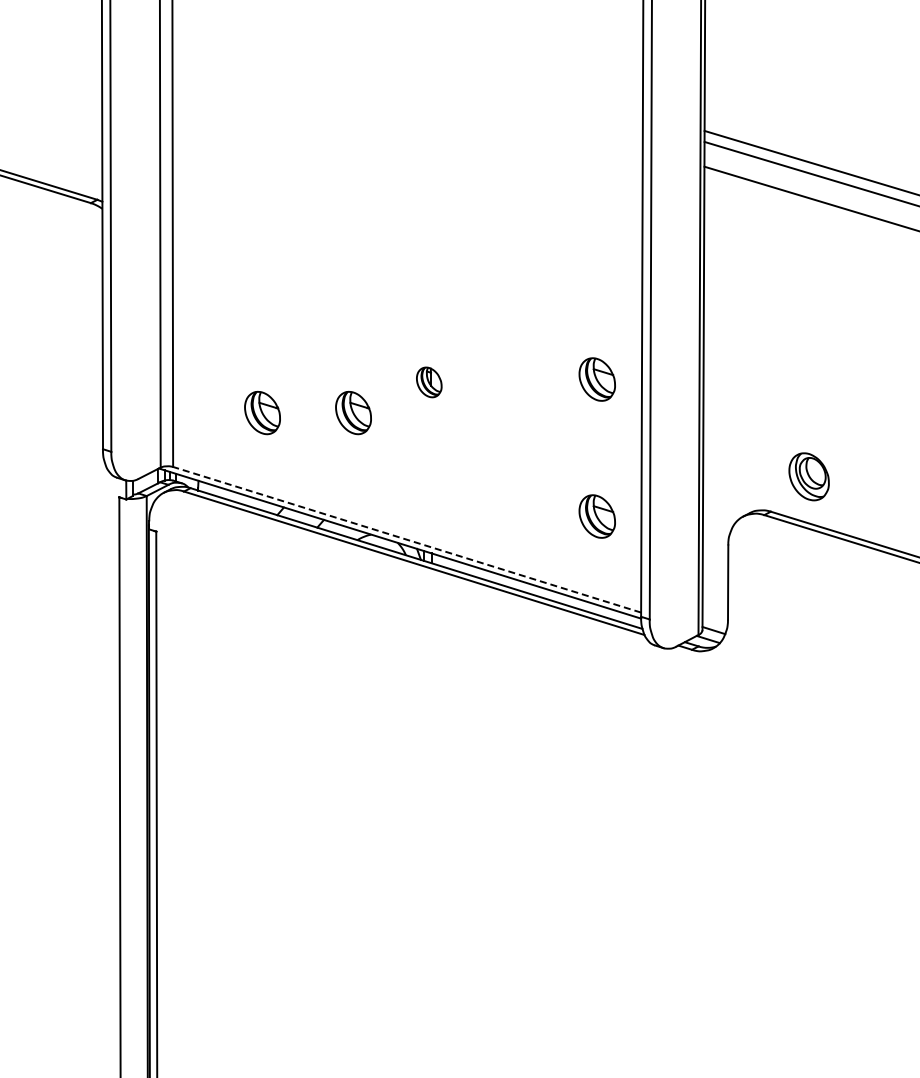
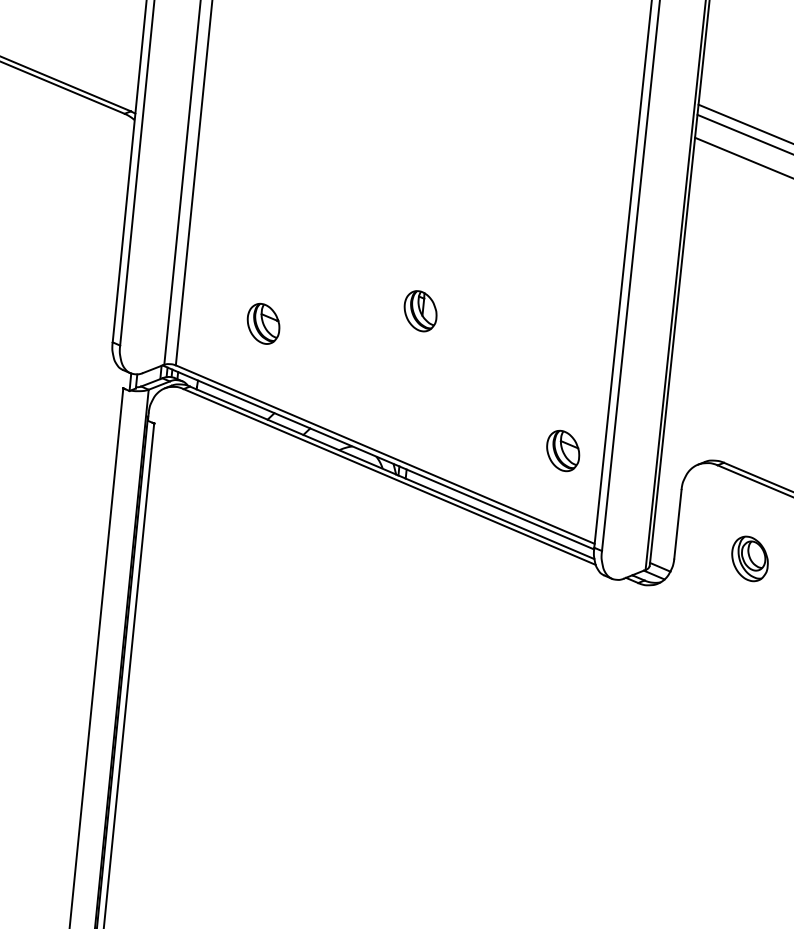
part: (596, 379) -> (575, 324), removed
part: (428, 382) -> (419, 311), size x1.43
part: (353, 413) -> (347, 332), removed
part: (808, 476) -> (749, 558), moved
line: (406, 539) -> (384, 454), dashed -> solid

